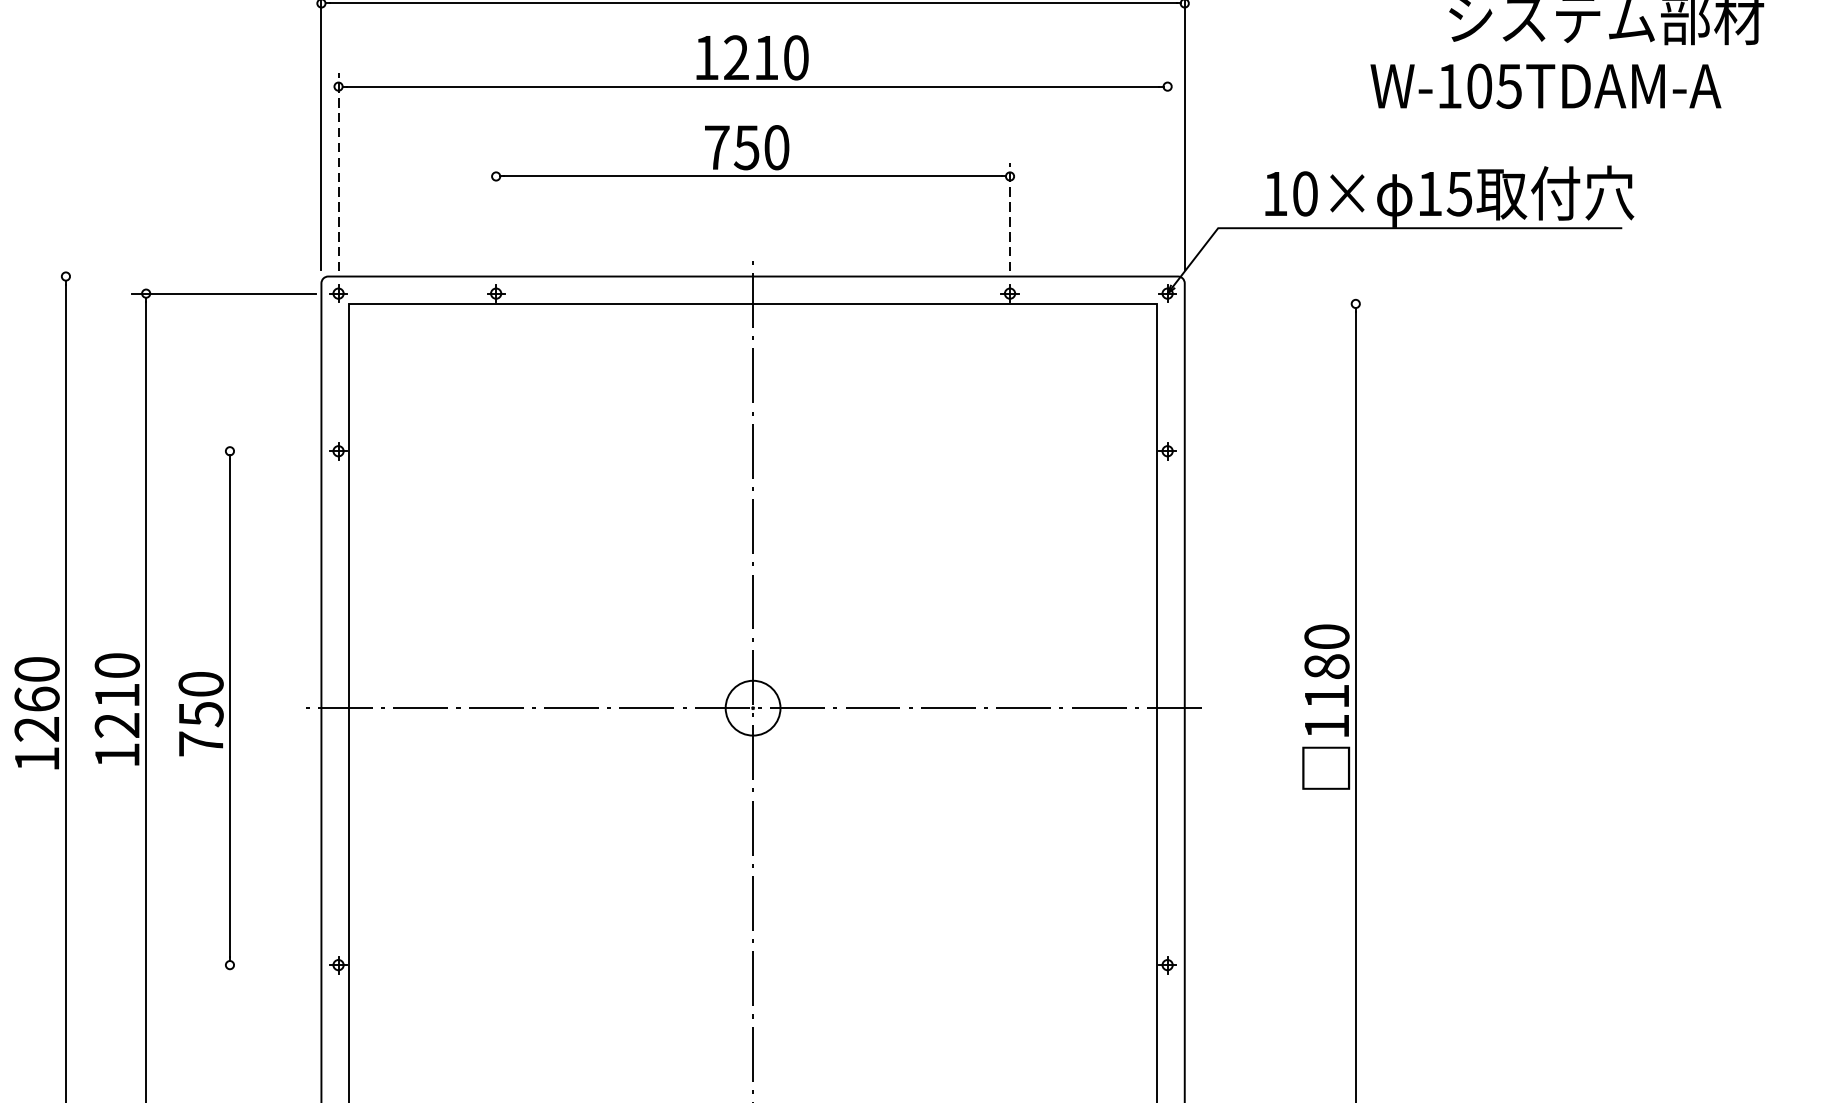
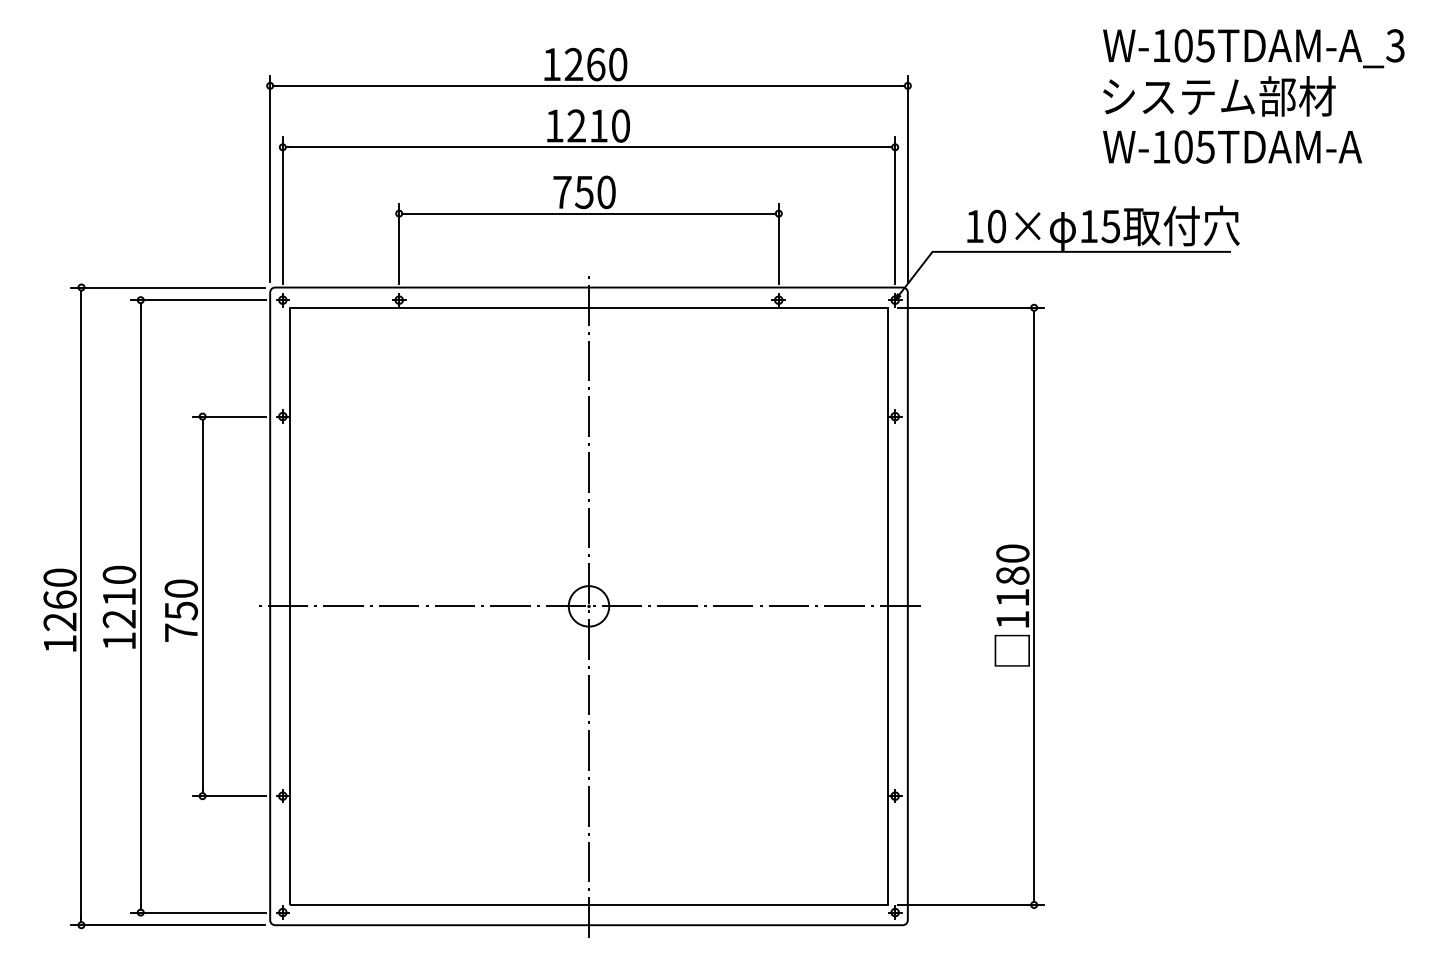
text: (1545, 85) -> (1232, 146), moved
line: (338, 170) -> (282, 209), dashed -> solid
line: (1168, 172) -> (895, 210), added
line: (496, 216) -> (399, 243), added
line: (1009, 216) -> (778, 243), dashed -> solid
line: (183, 276) -> (168, 287), added
line: (1269, 303) -> (970, 307), added
line: (266, 451) -> (229, 416), added
line: (266, 965) -> (229, 796), added

